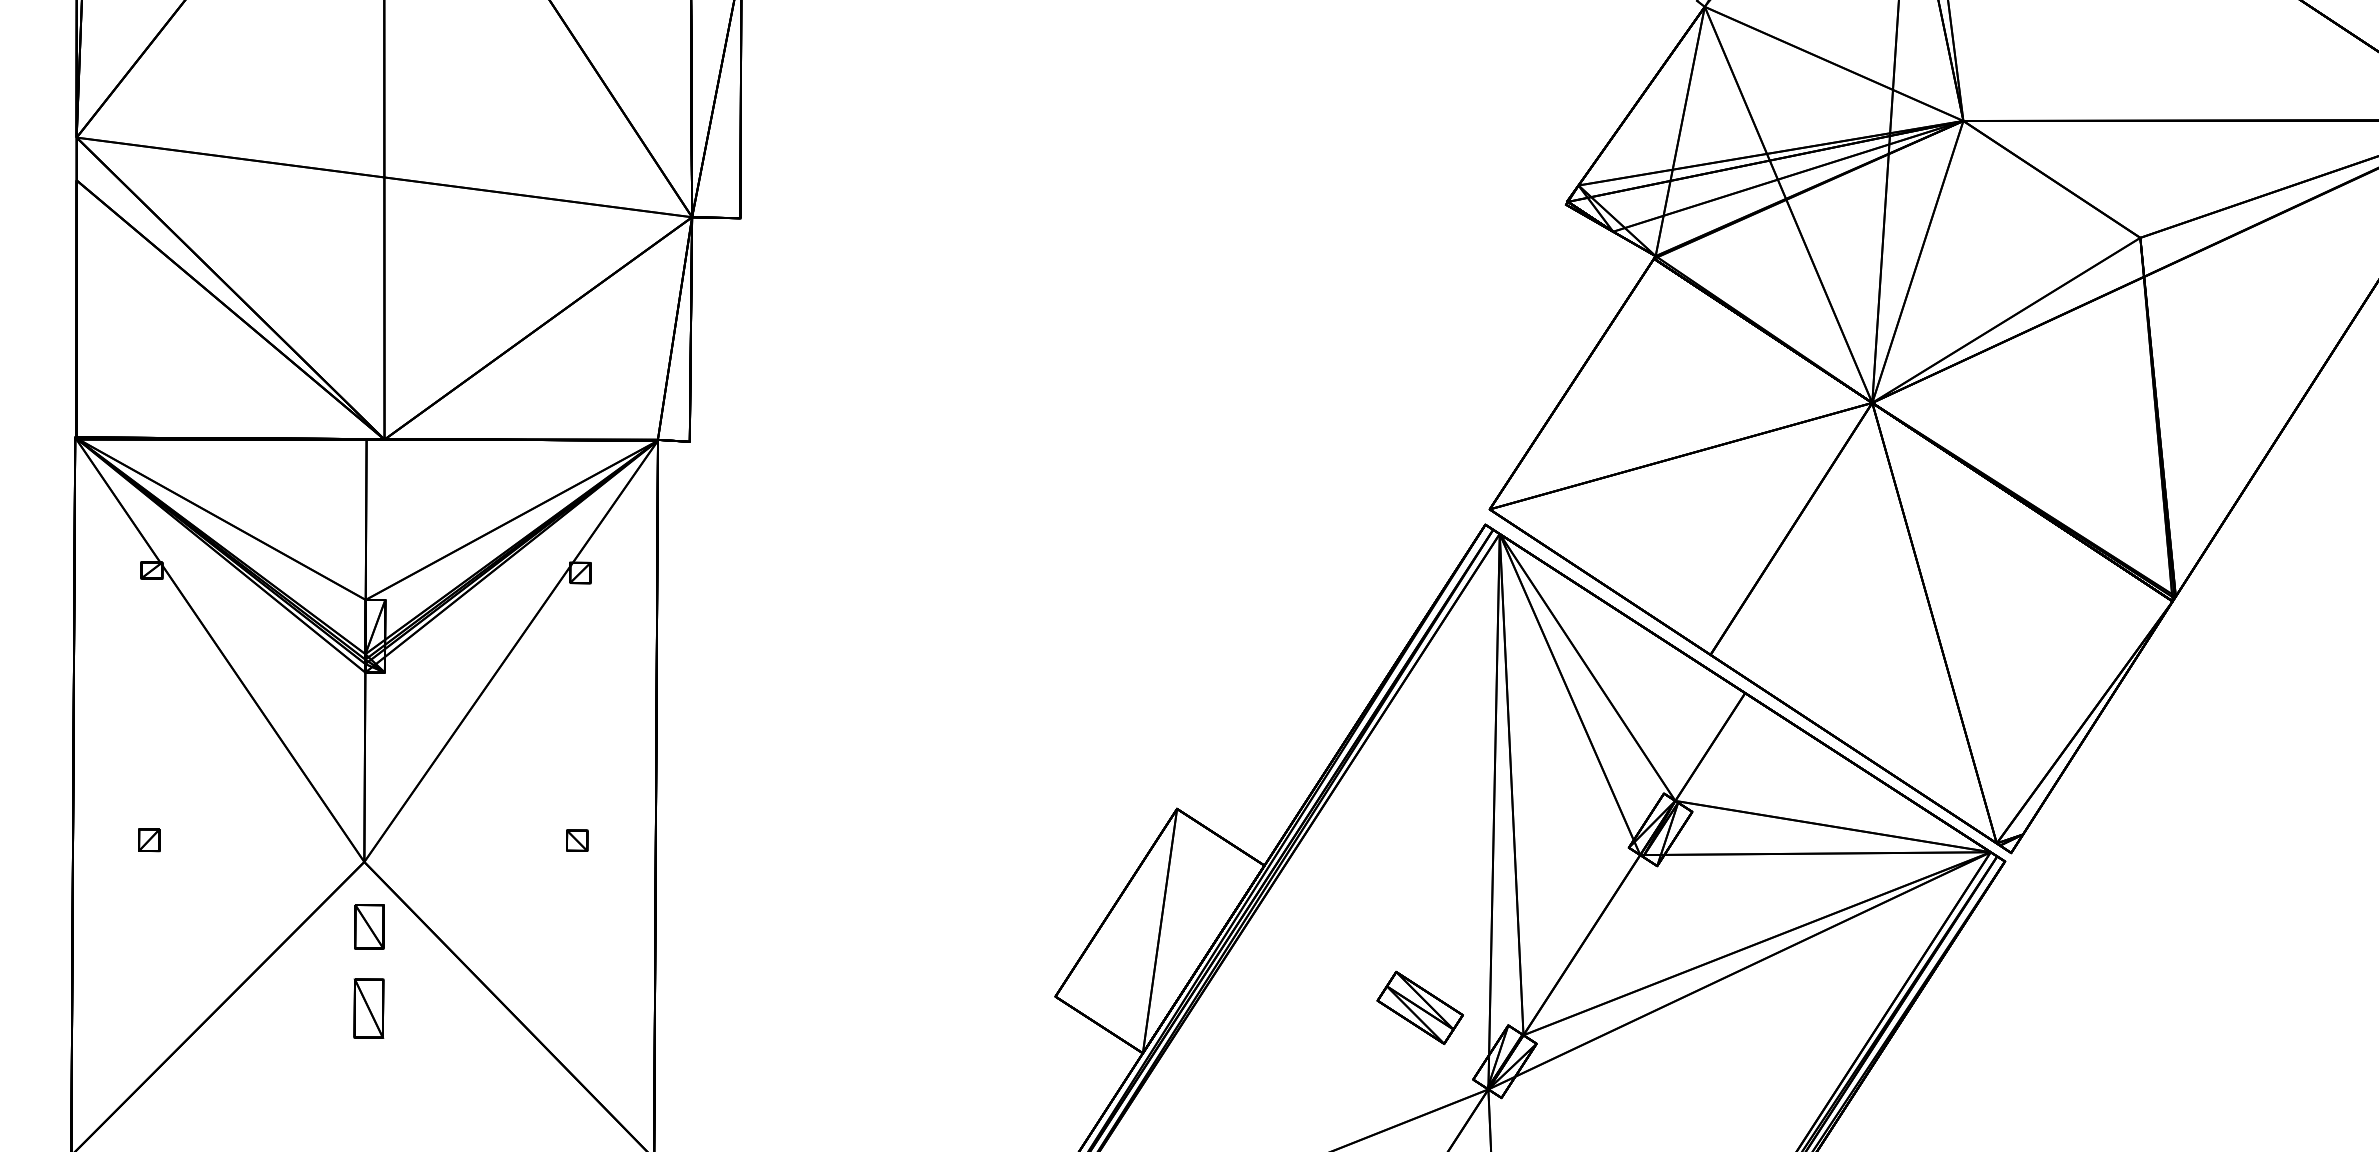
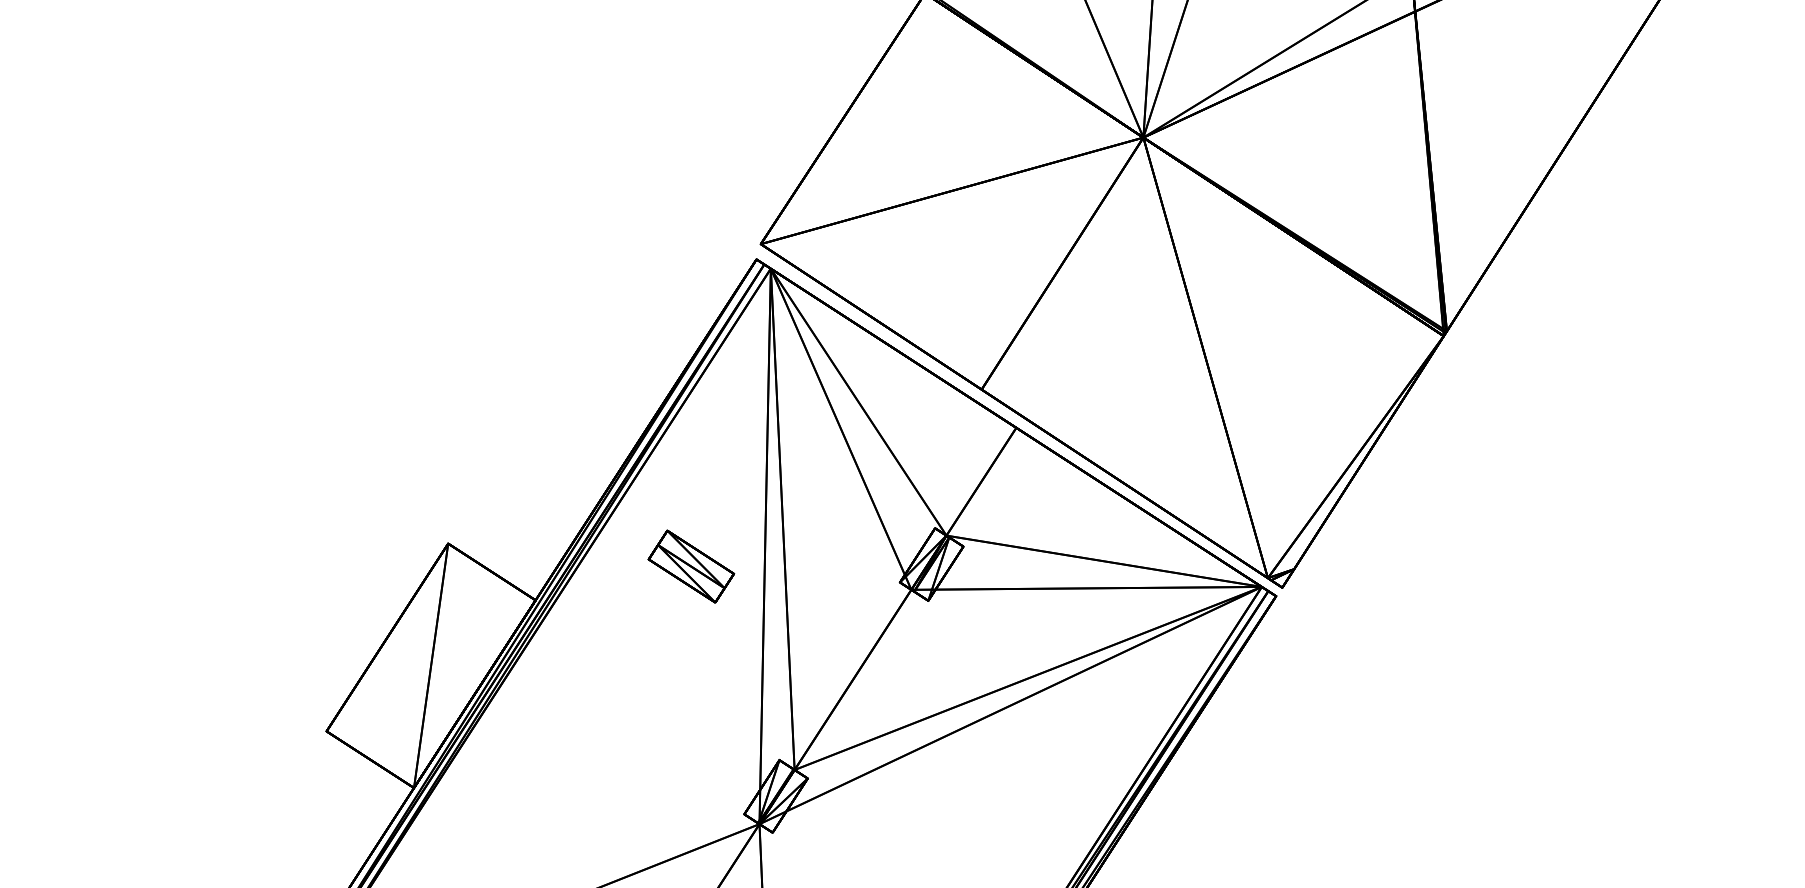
part: (1419, 1007) -> (690, 566), moved

